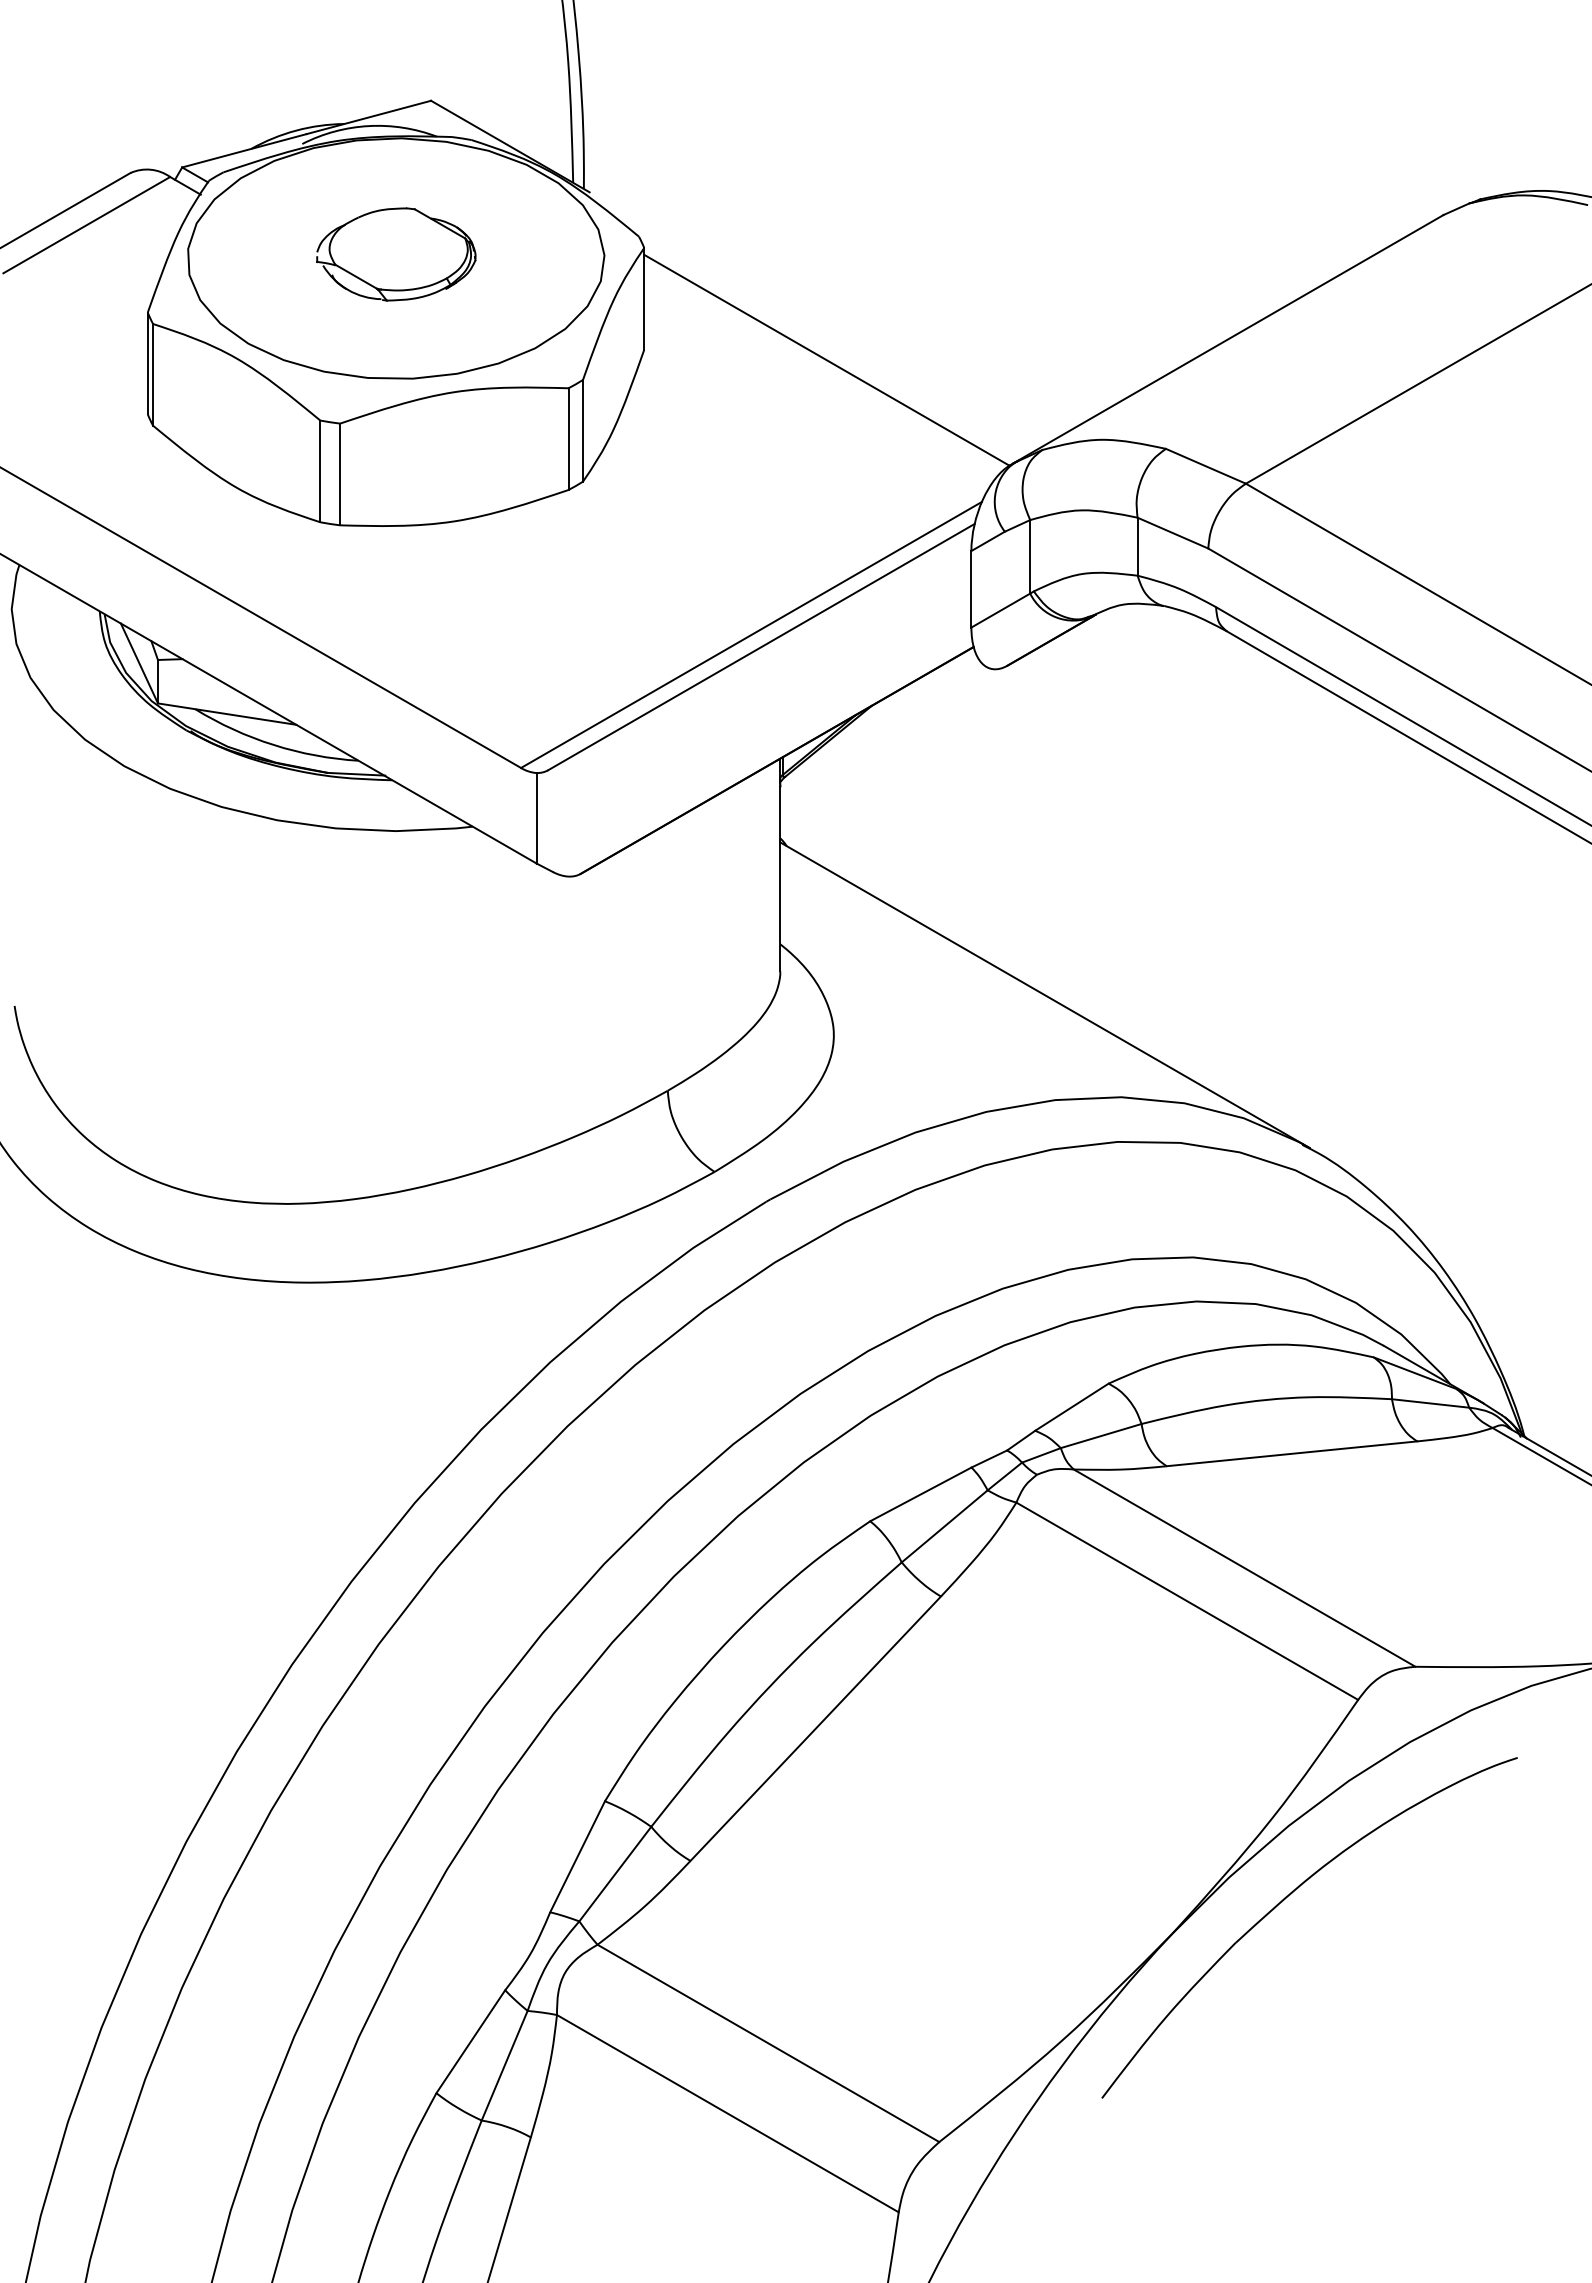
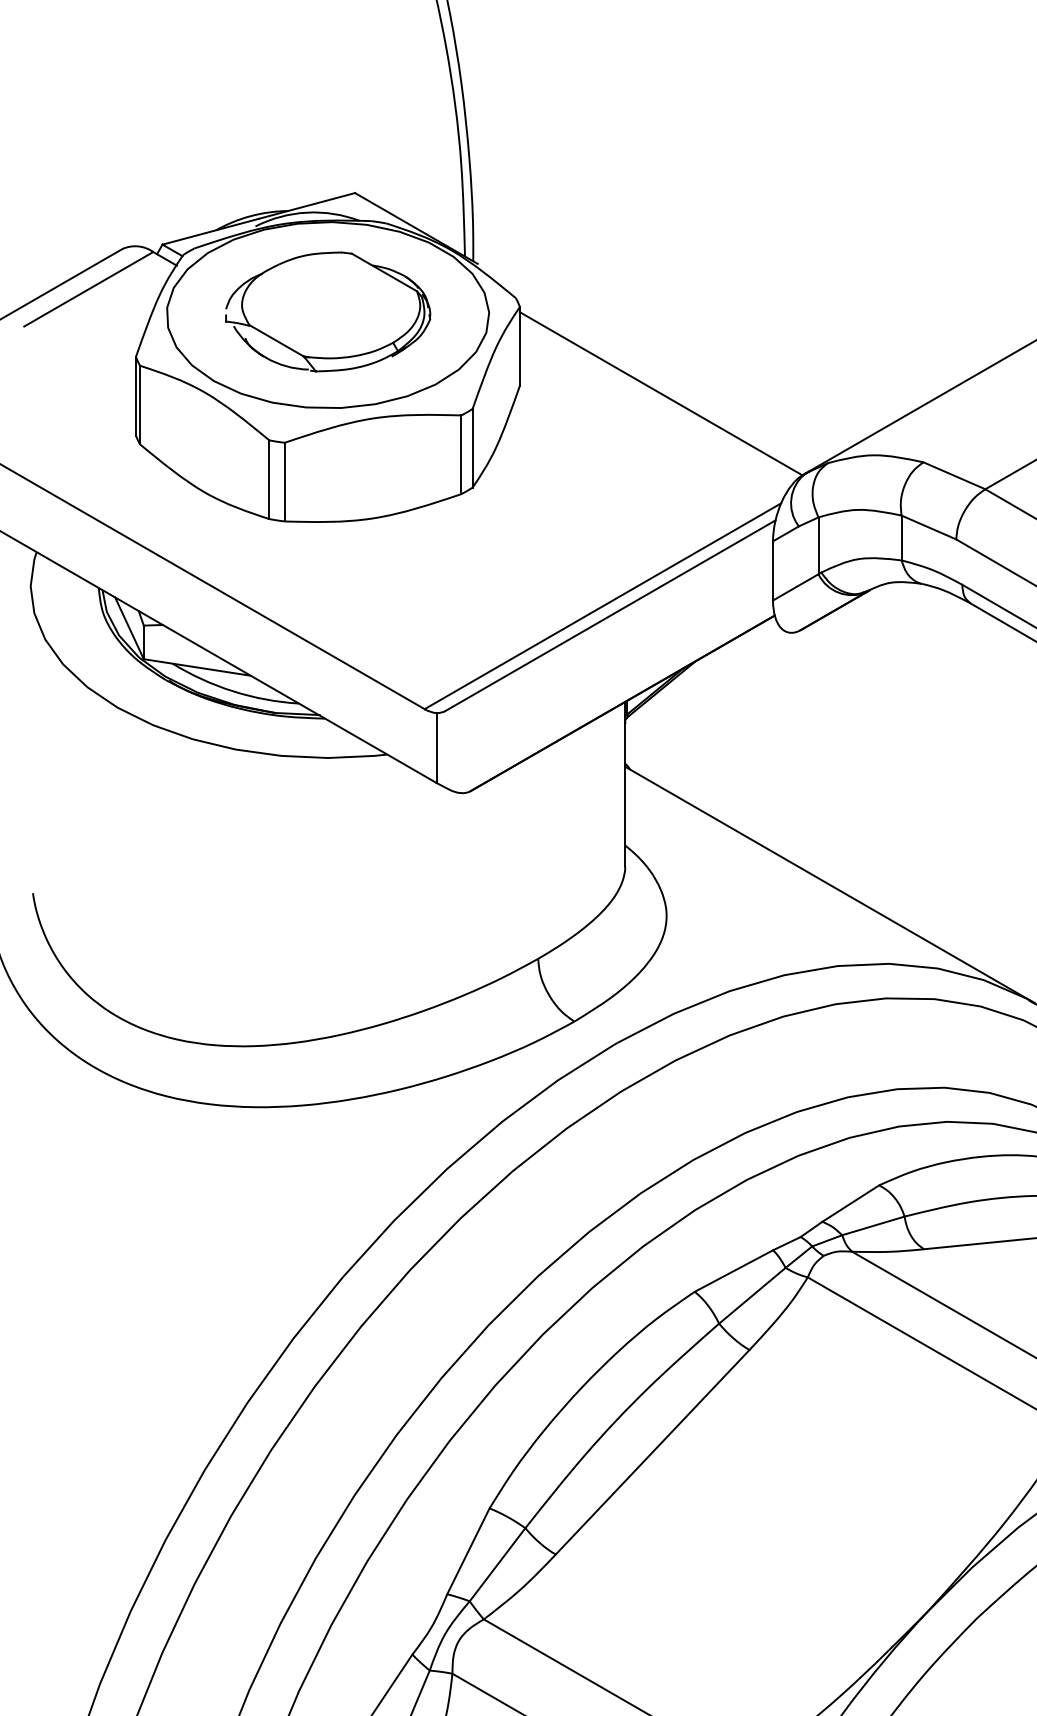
part: (396, 254) -> (328, 311), size x1.67

